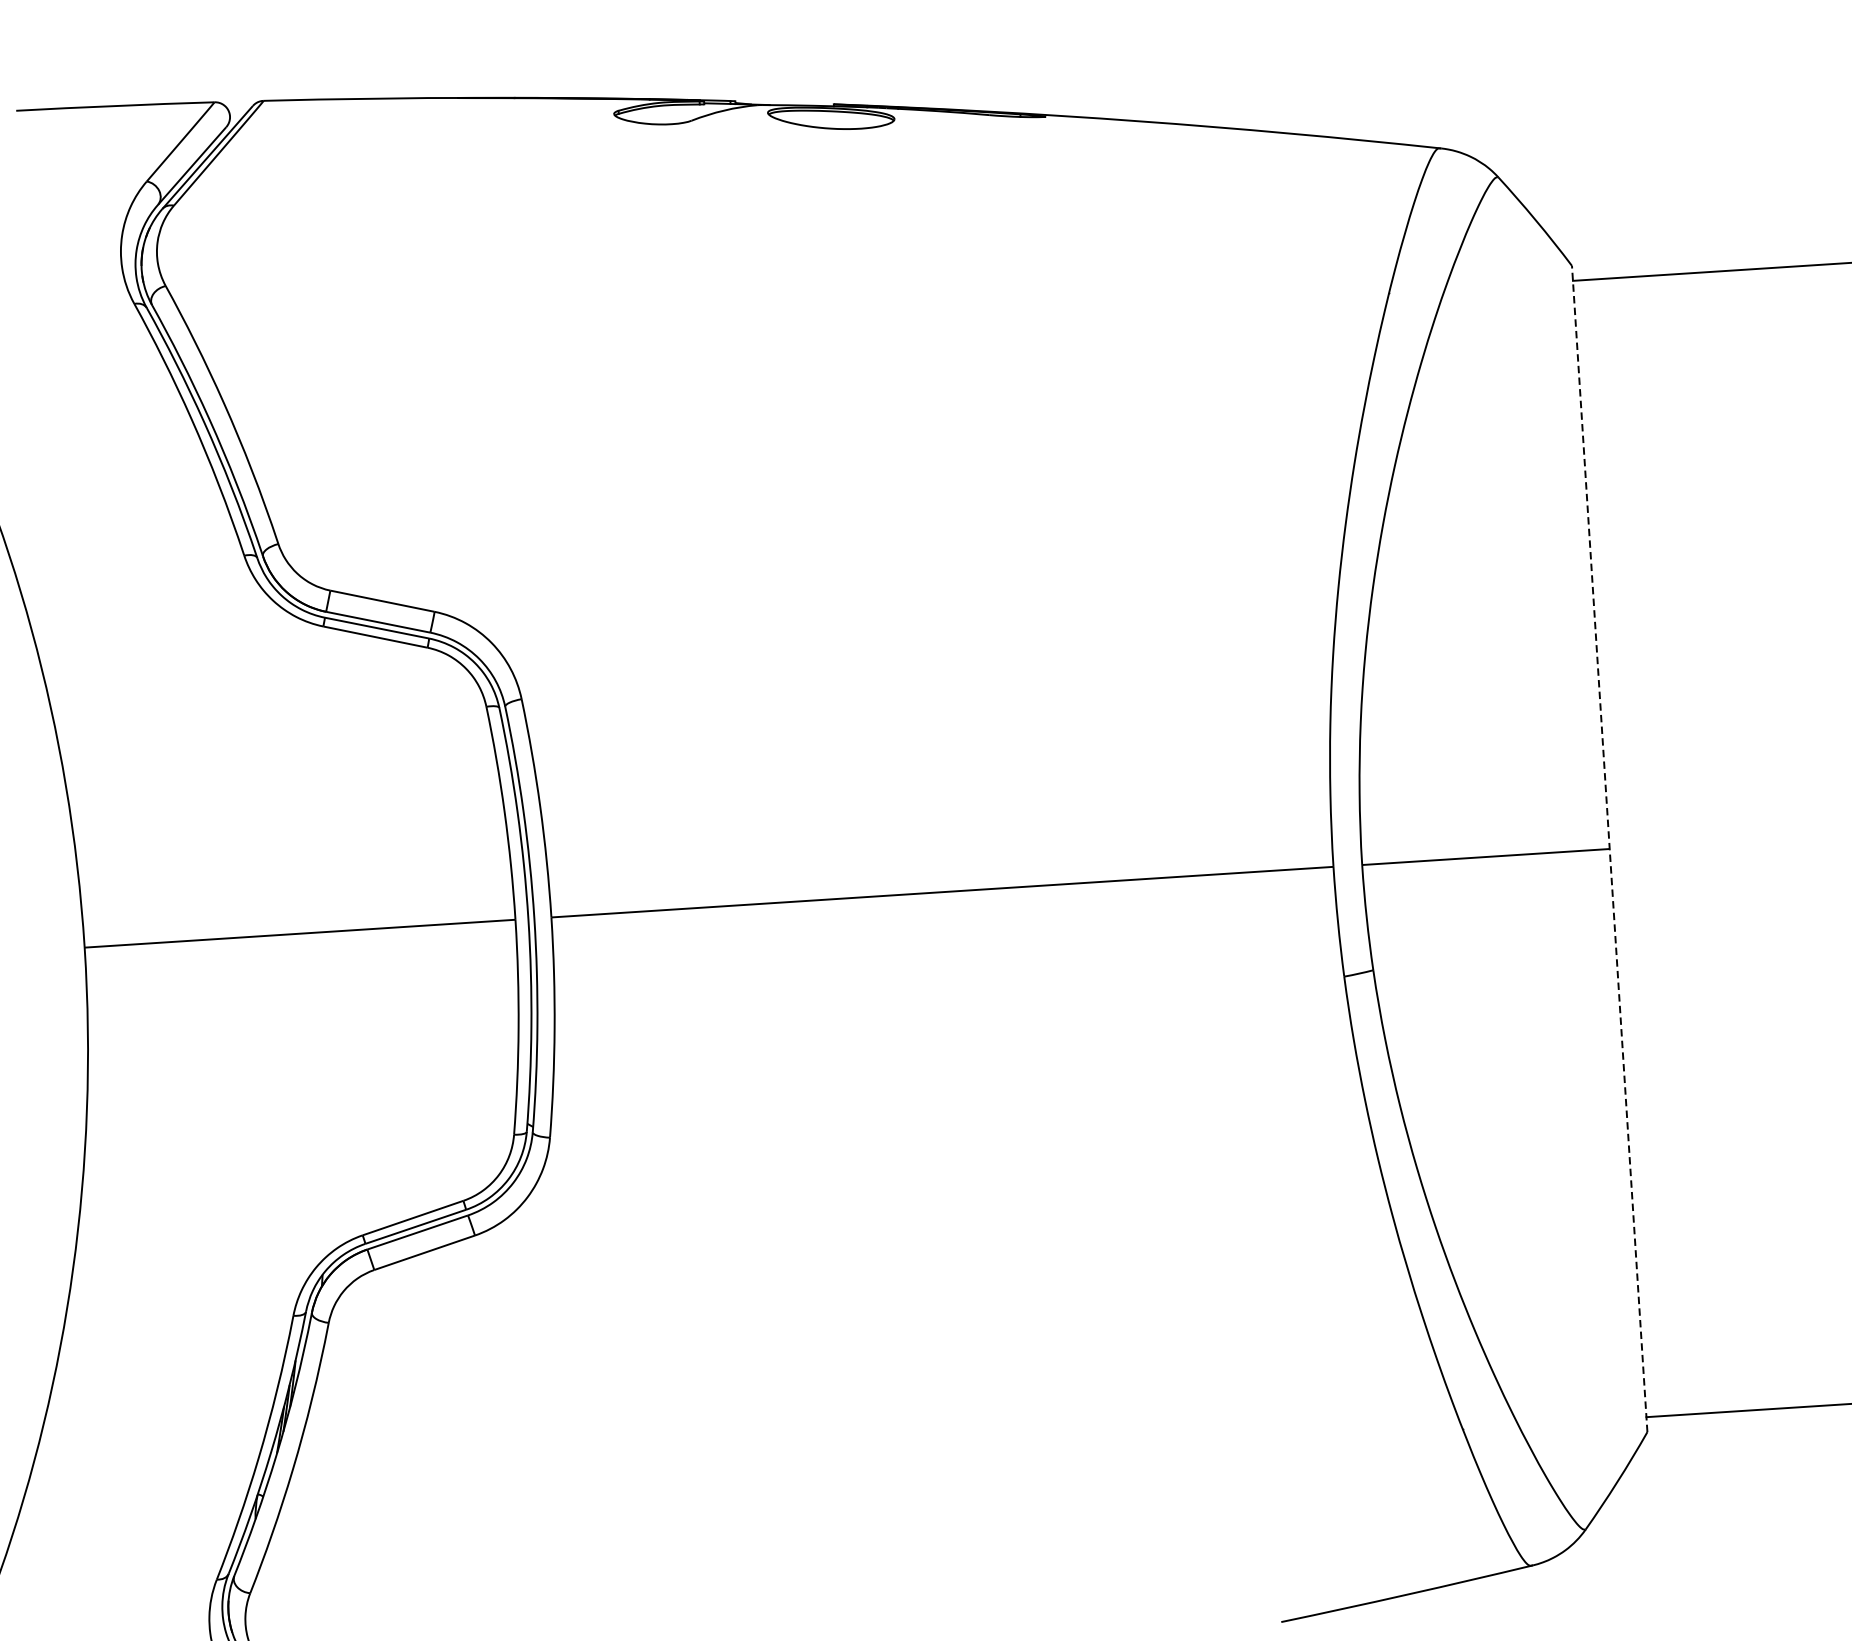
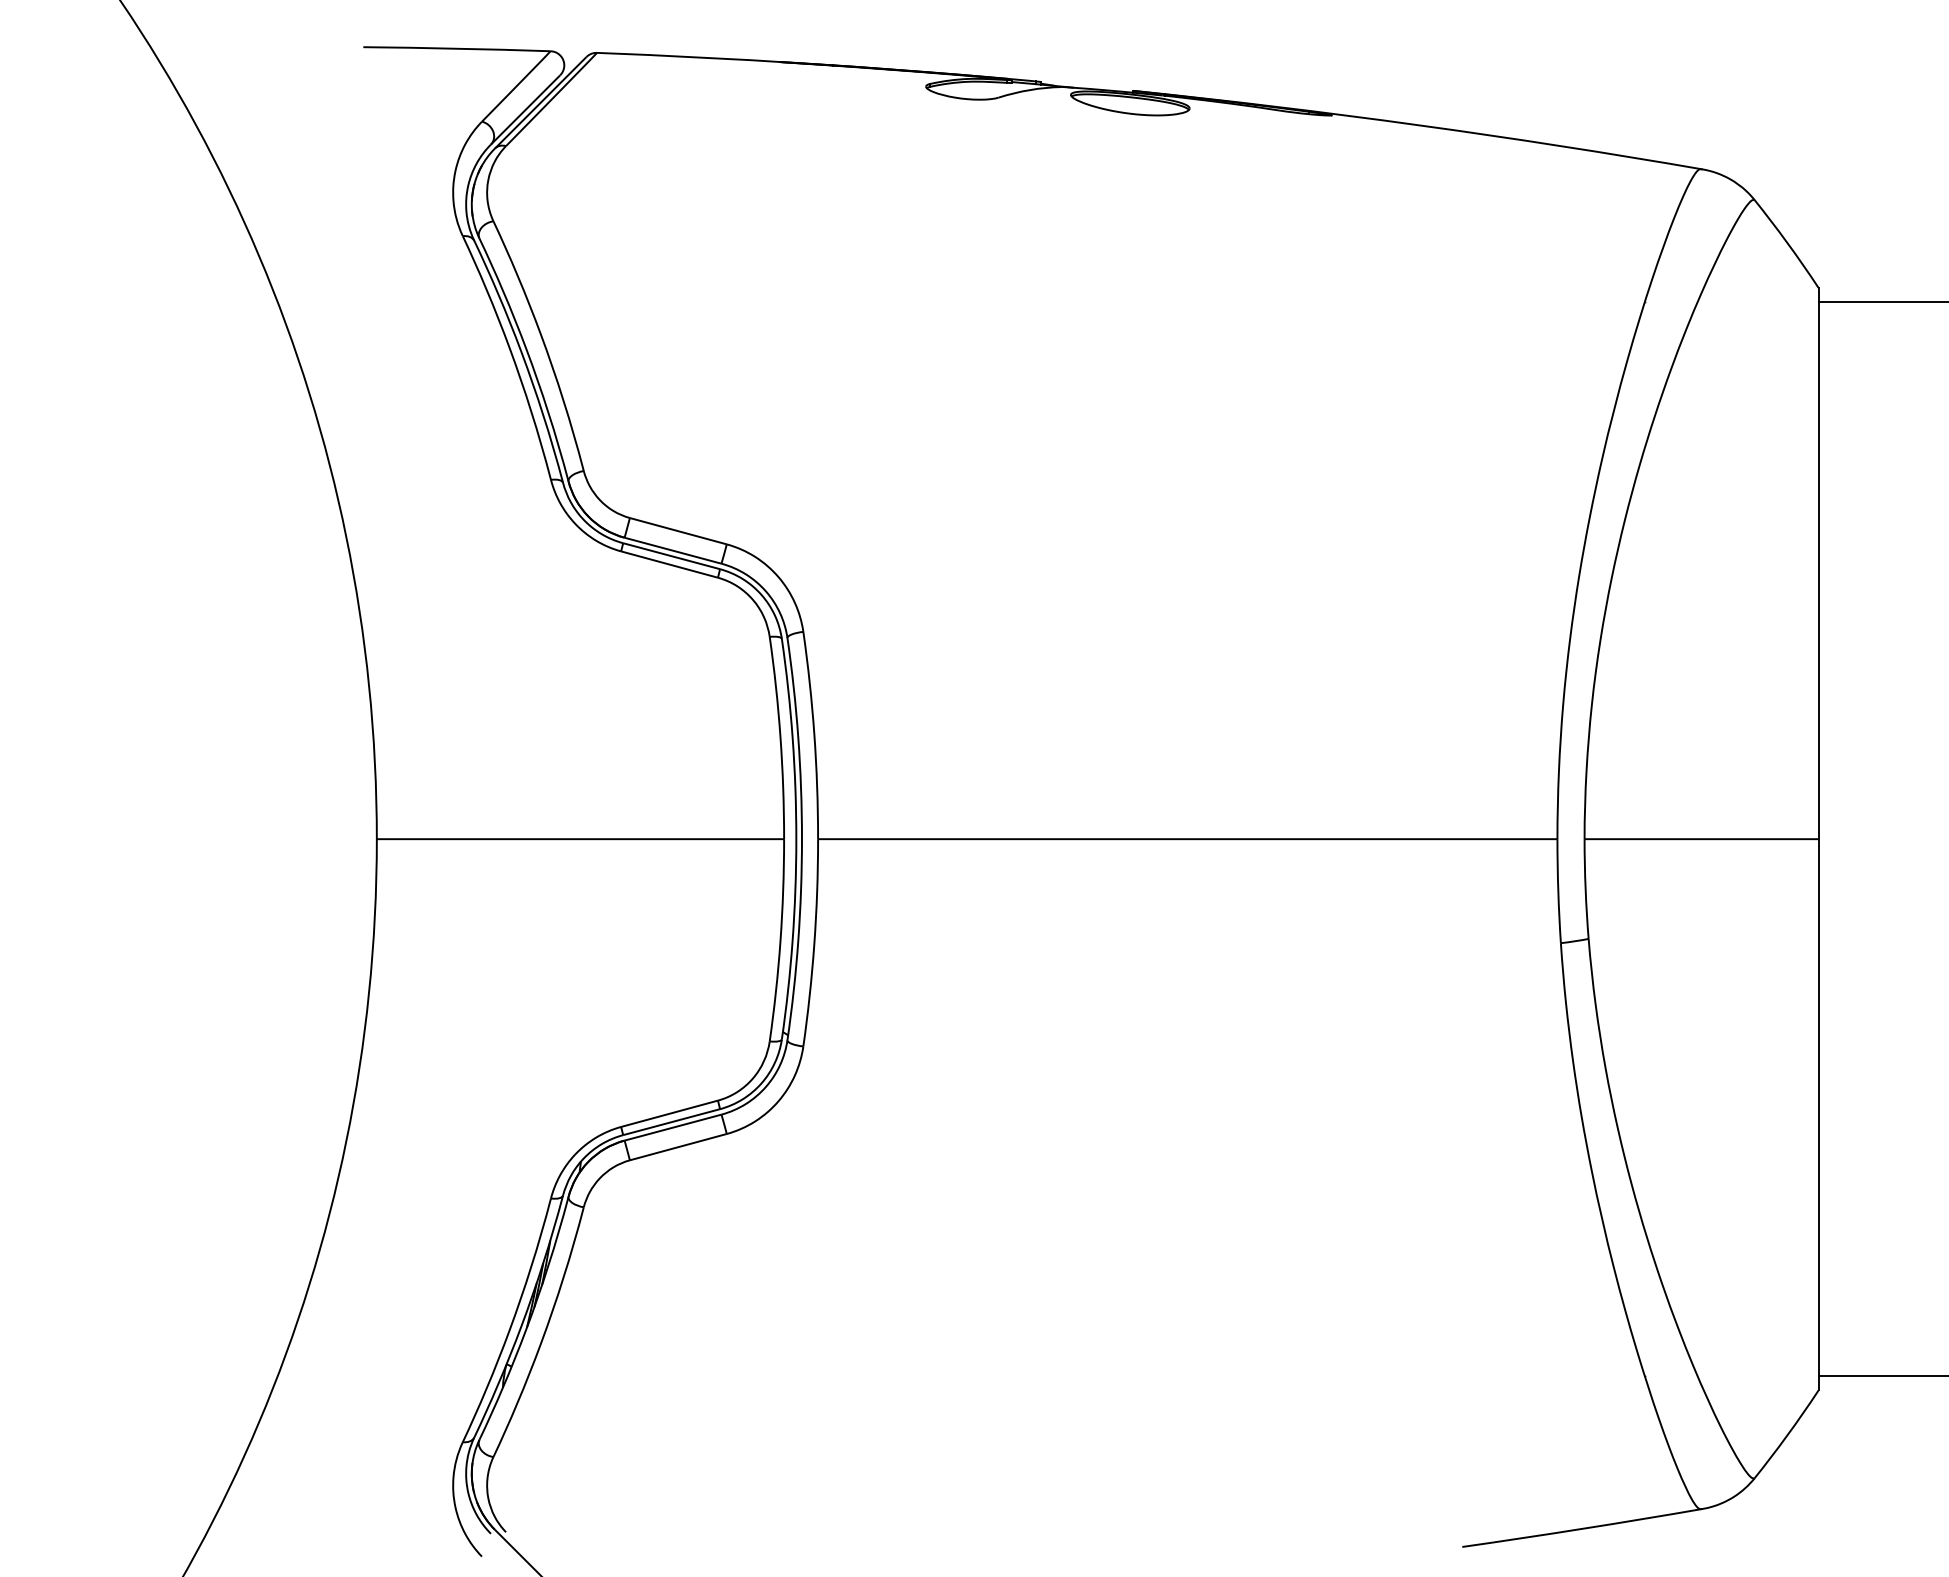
line: (1609, 848) -> (1818, 838), dashed -> solid

